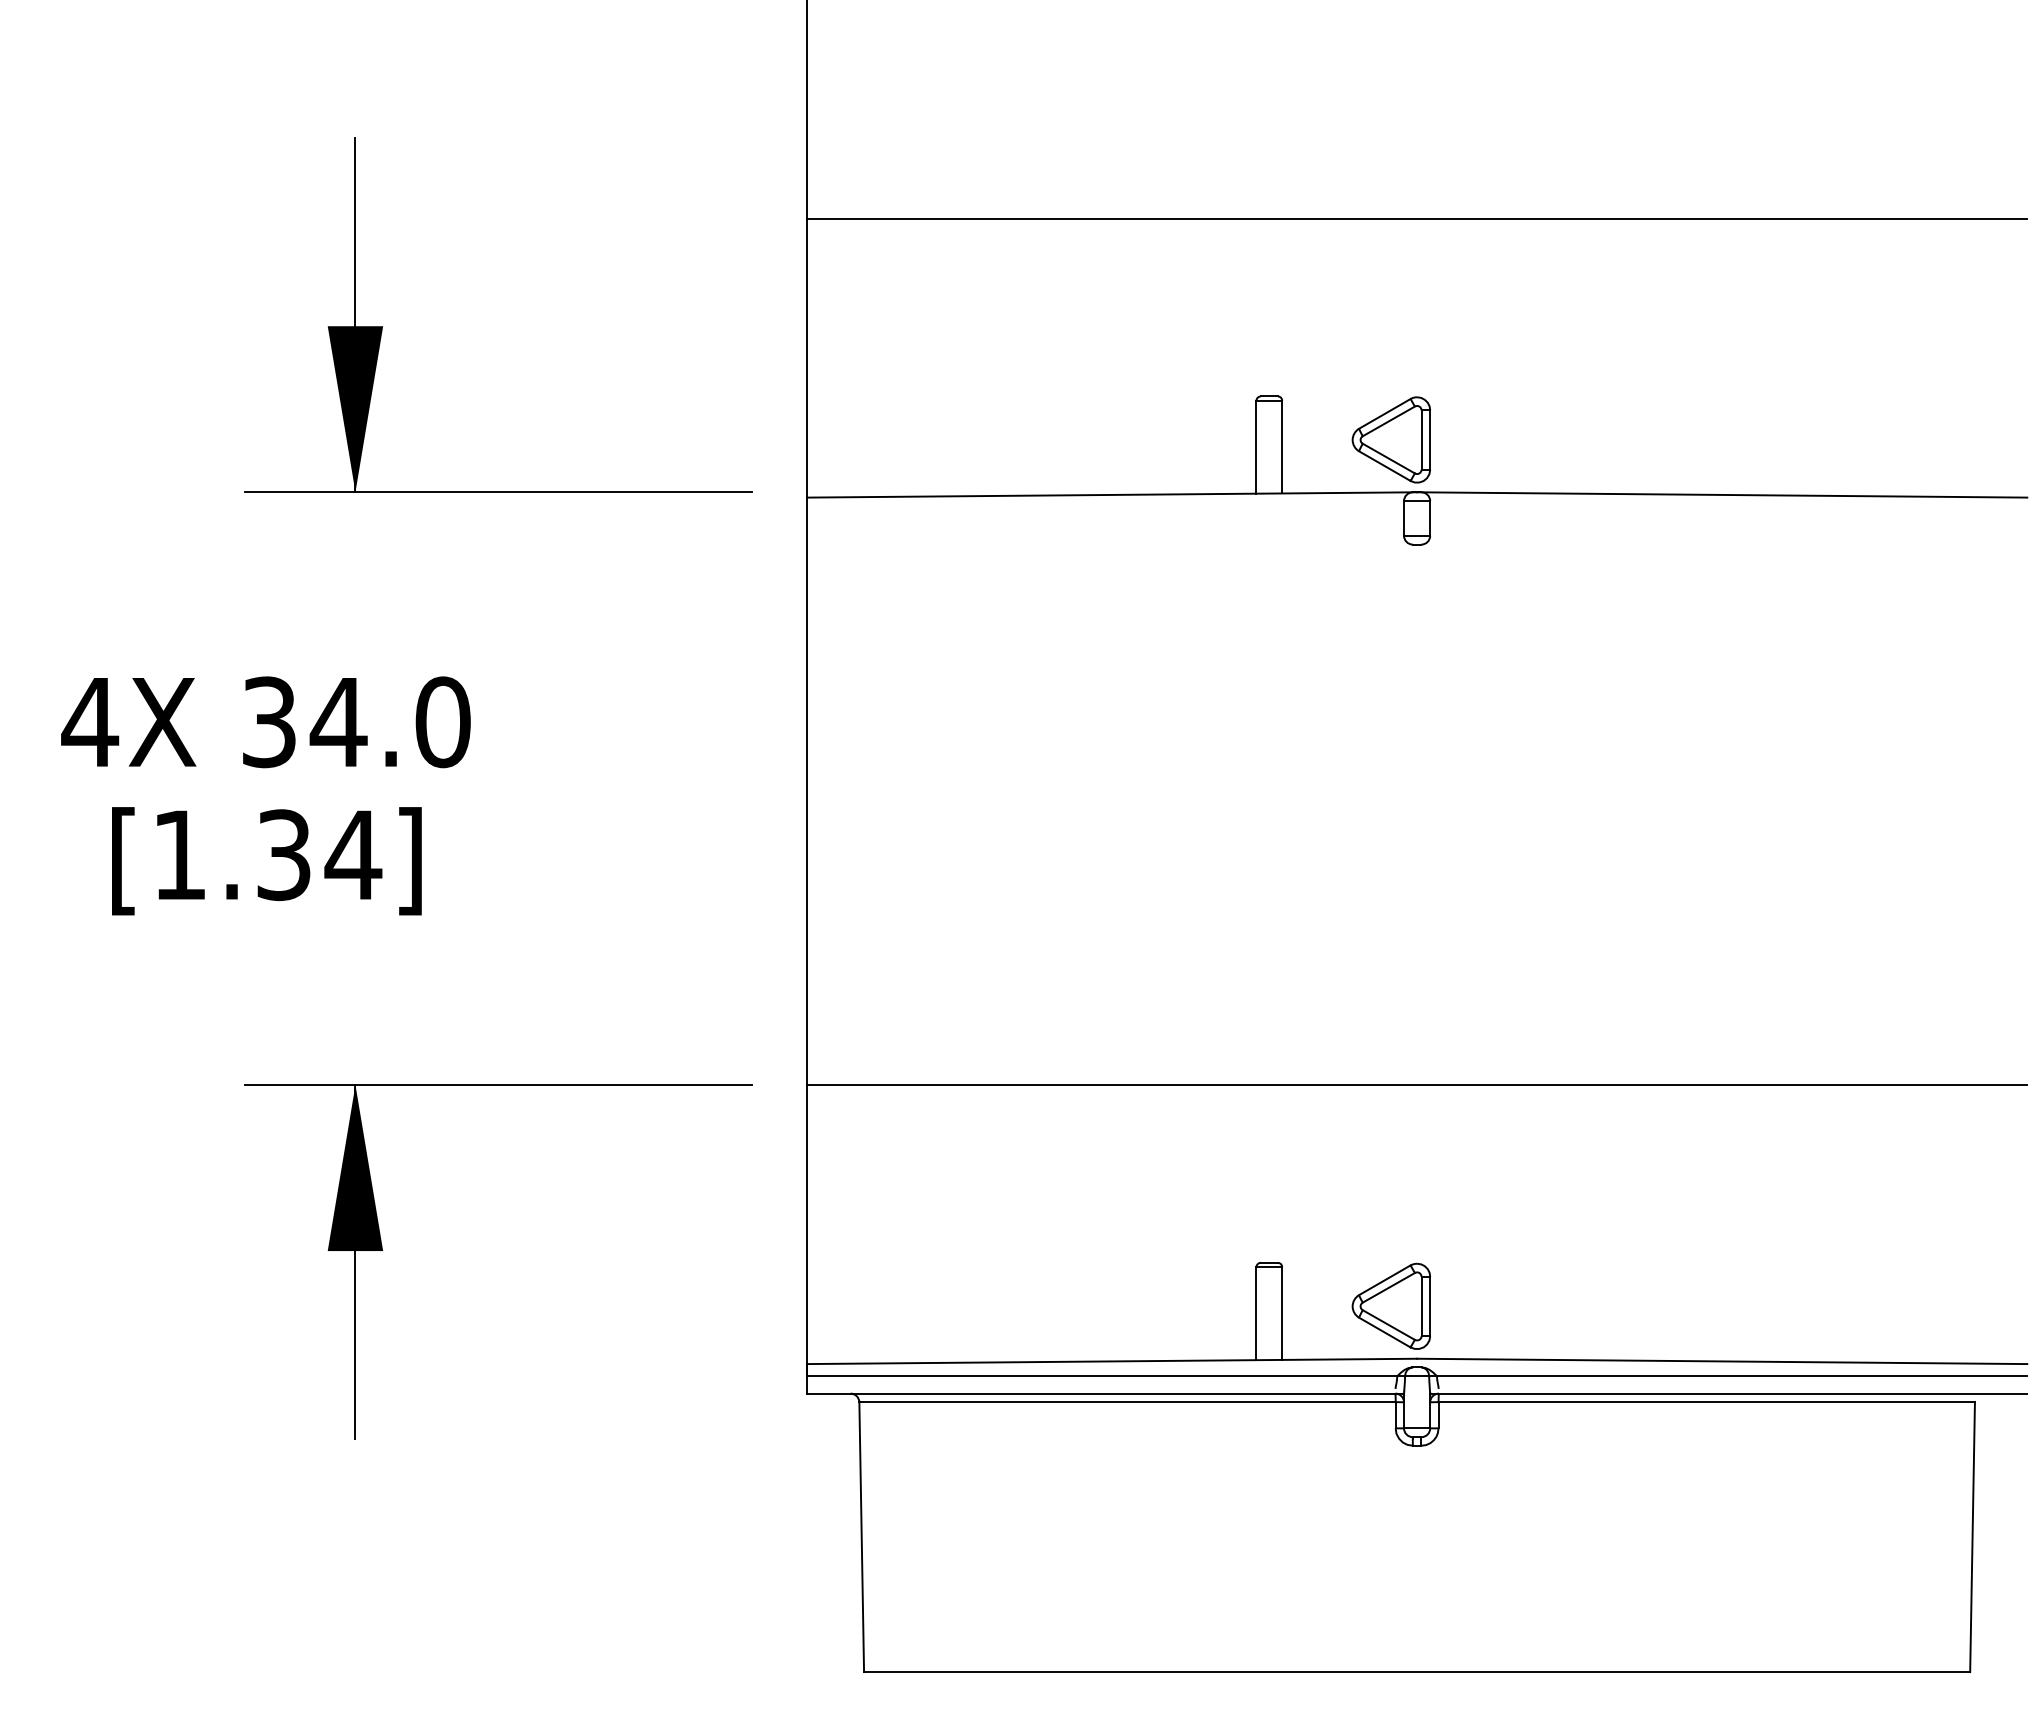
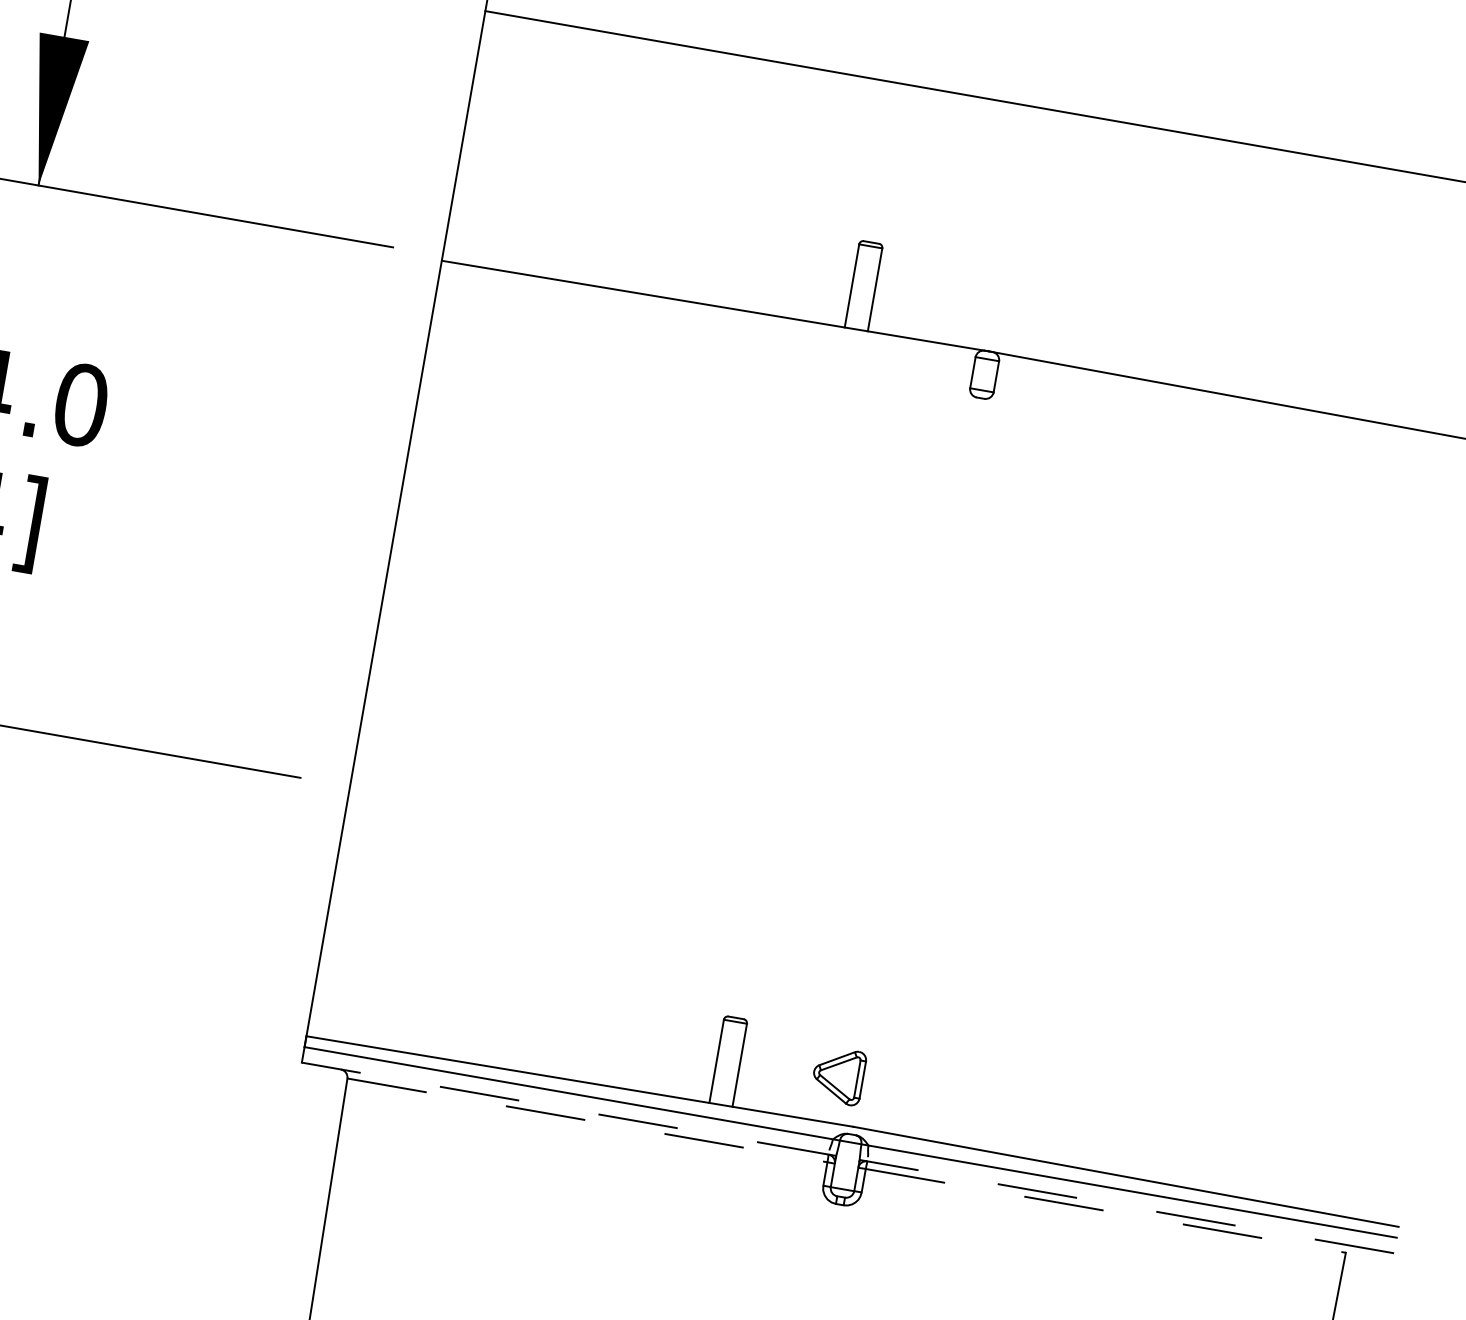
part: (1390, 439) -> (973, 299), removed
line: (1416, 1085) -> (895, 882), removed
part: (1390, 1305) -> (837, 1074), size x0.7
line: (1105, 1393) -> (569, 1109), solid -> dashed
line: (1728, 1393) -> (1126, 1206), solid -> dashed
line: (1128, 1402) -> (588, 1120), solid -> dashed
line: (1707, 1402) -> (1106, 1211), solid -> dashed

